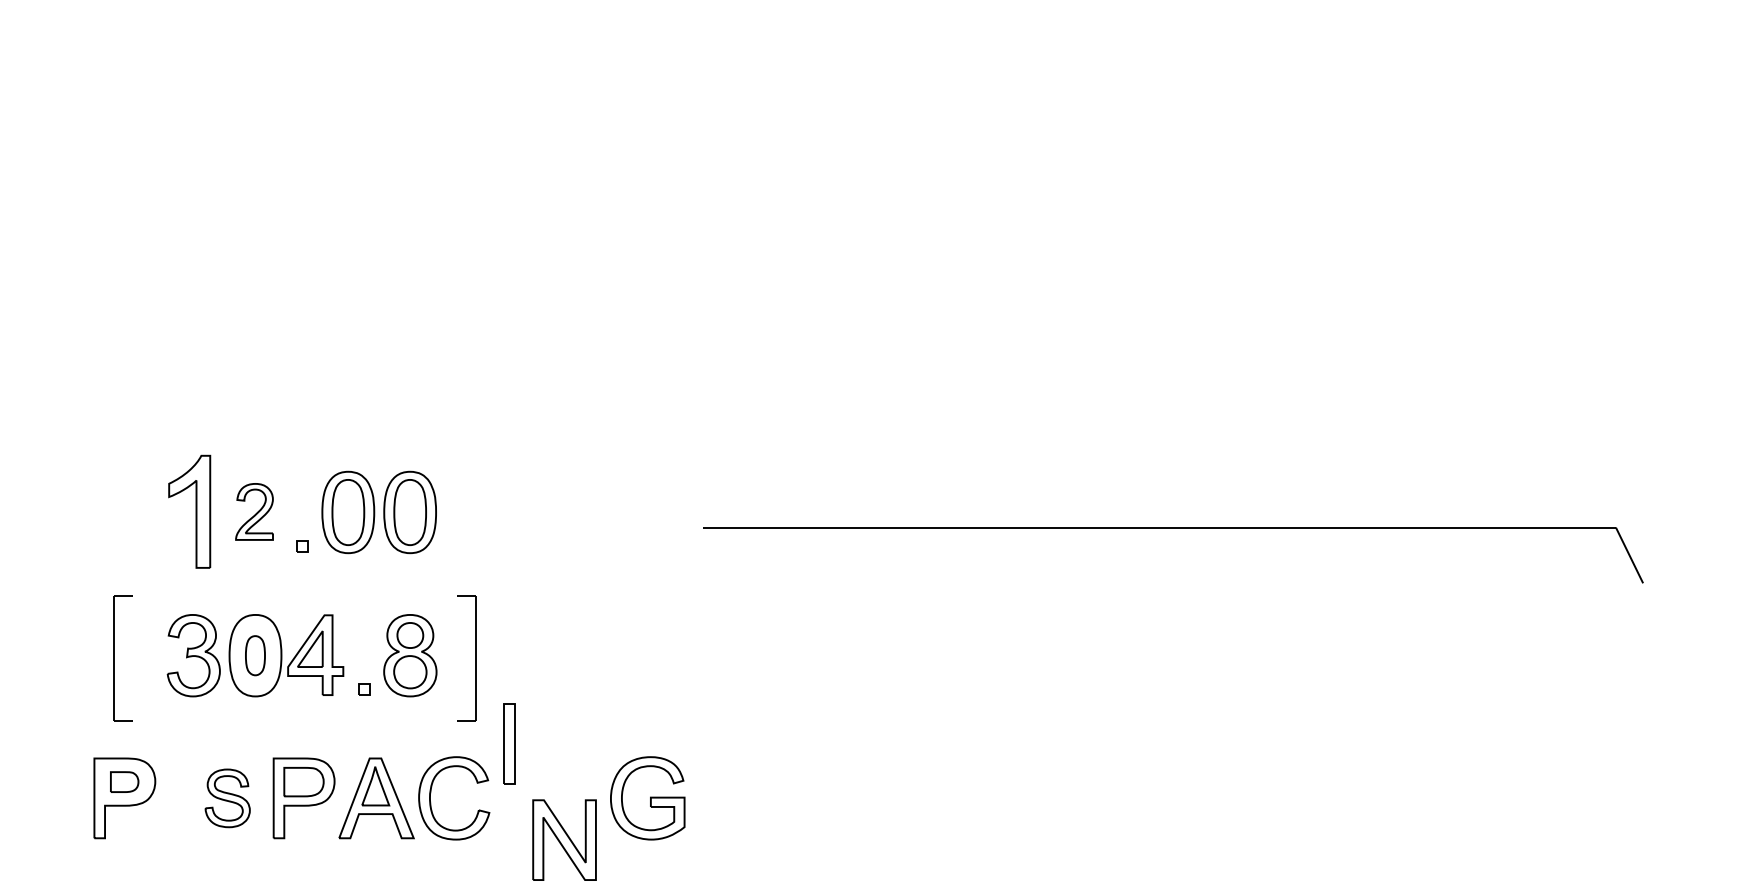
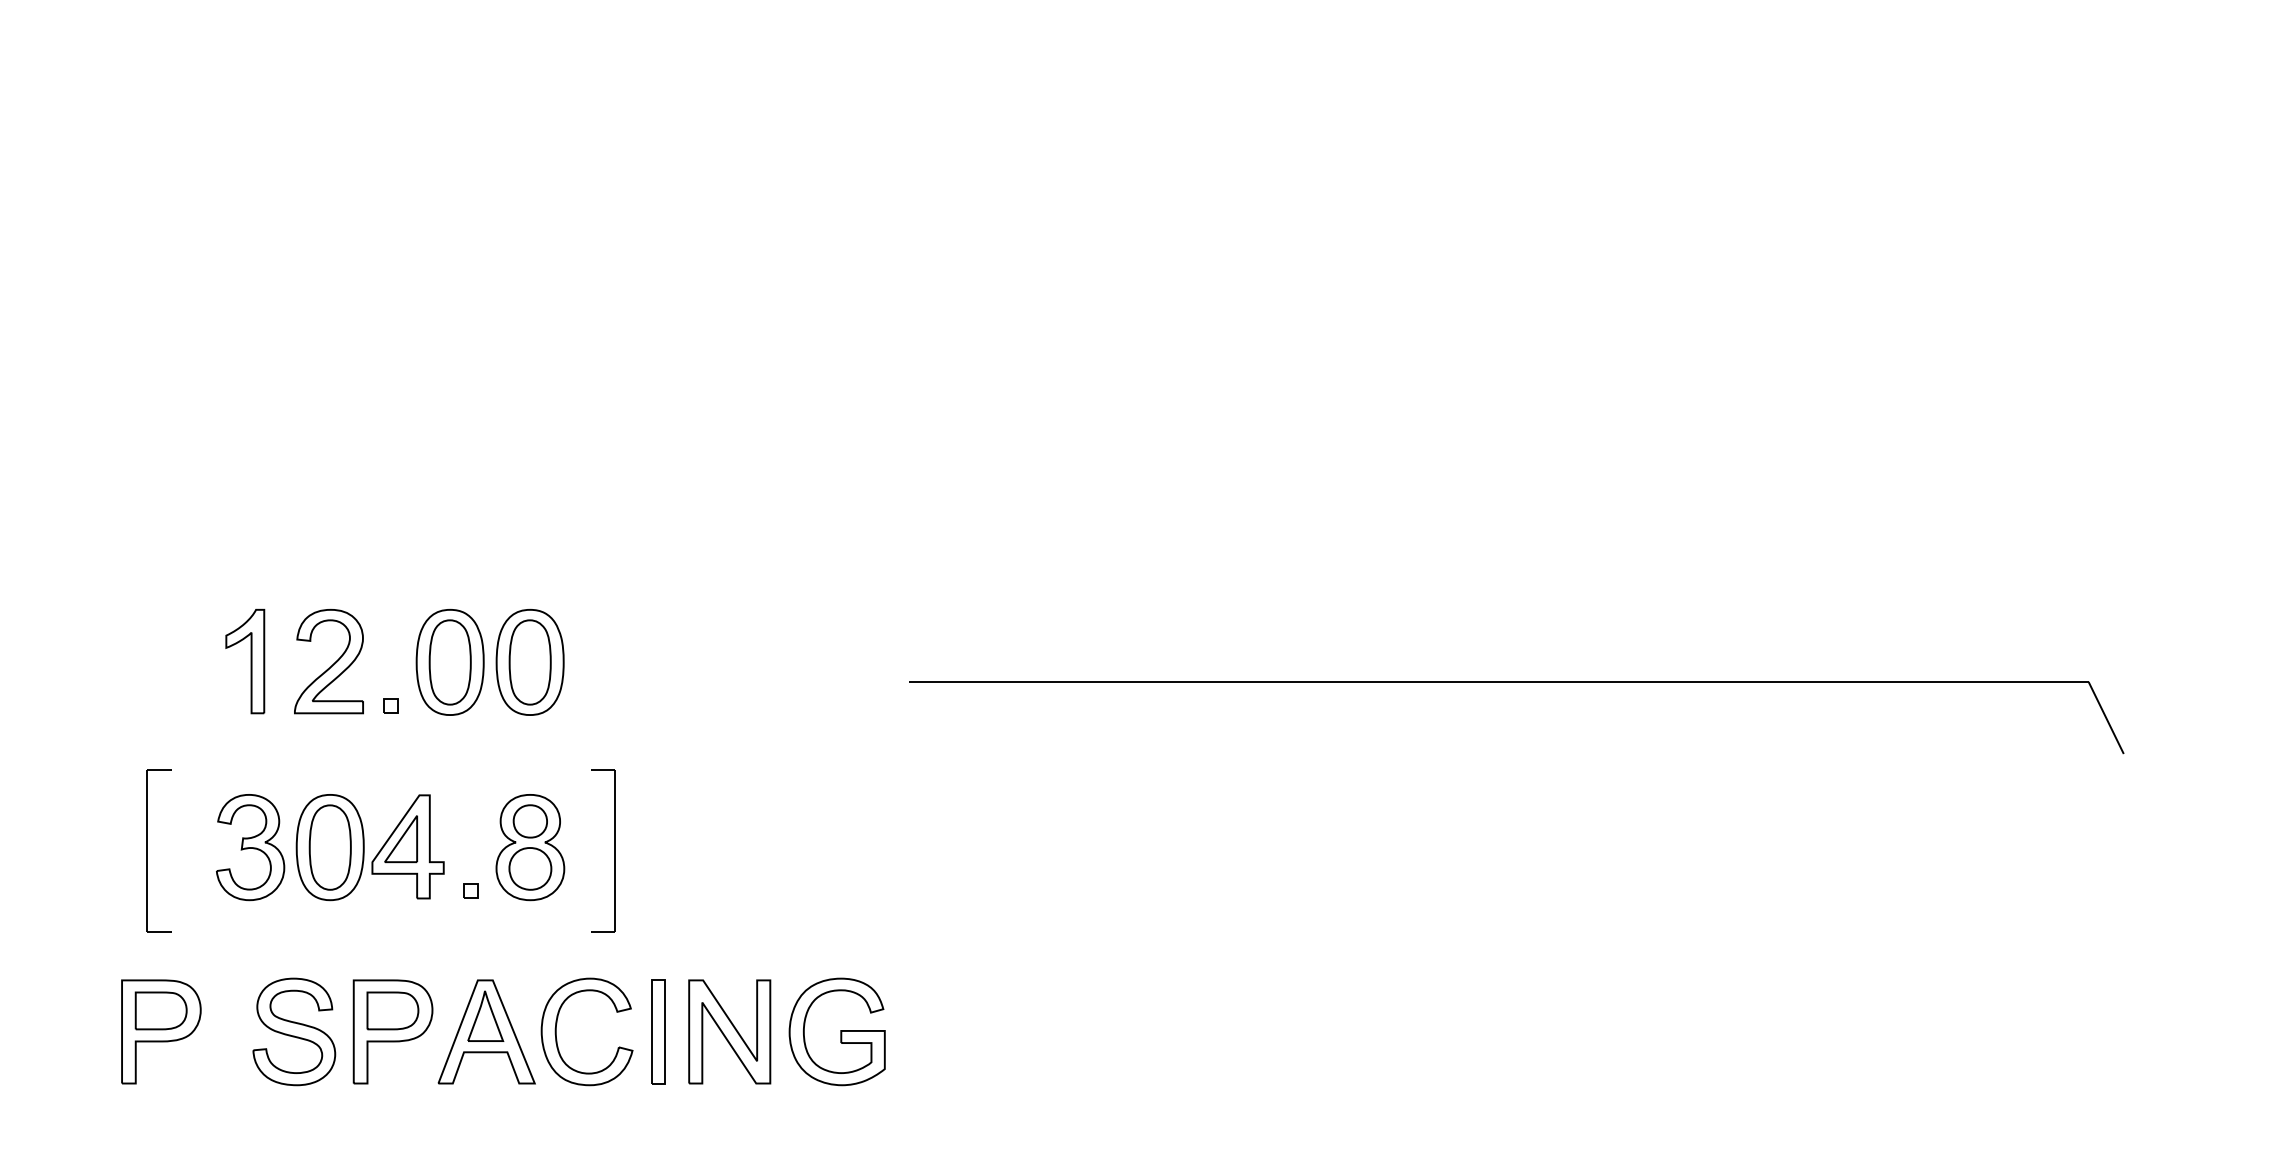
part: (189, 511) -> (245, 661), size x0.71
part: (254, 511) -> (328, 661), size x1.43
part: (254, 655) -> (329, 847), size x1.67
part: (509, 743) -> (658, 1031), moved
part: (124, 781) -> (160, 1010), size x1.43
part: (227, 798) -> (294, 1031), size x1.43
part: (564, 839) -> (729, 1031), moved

